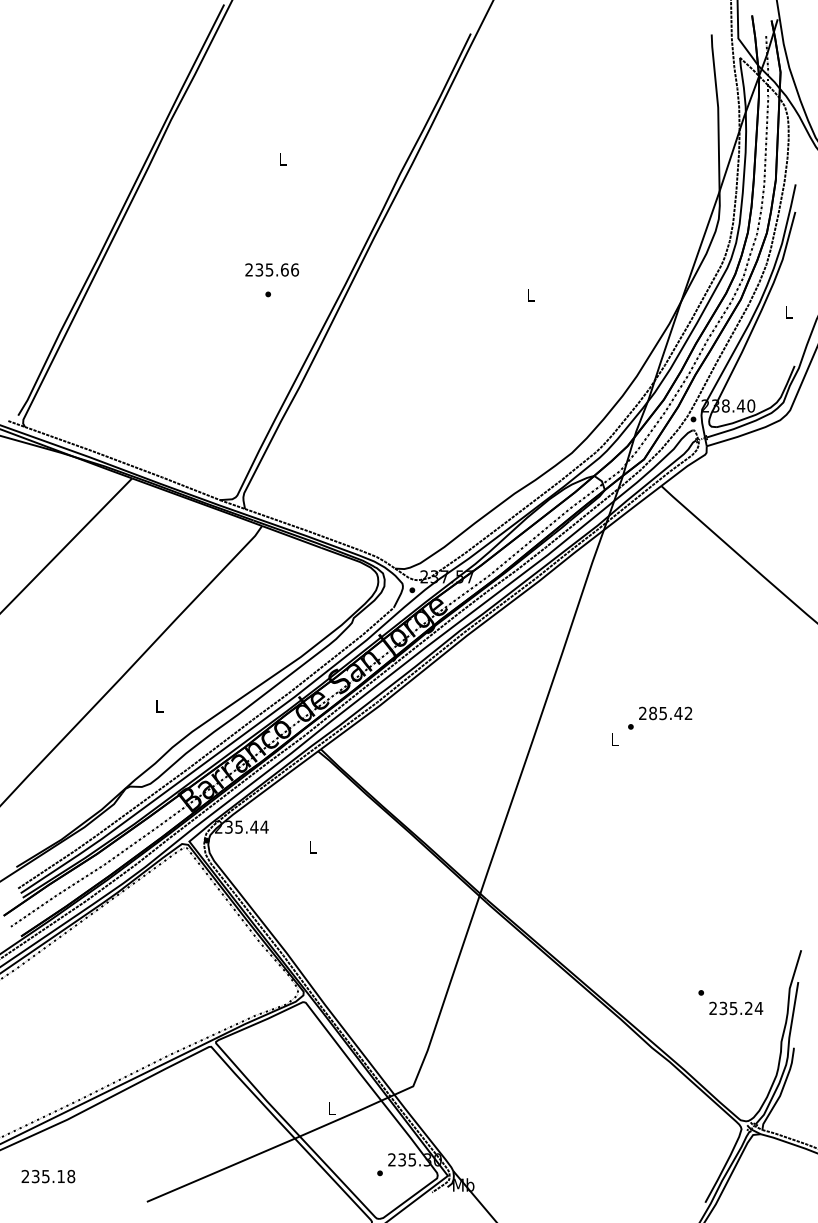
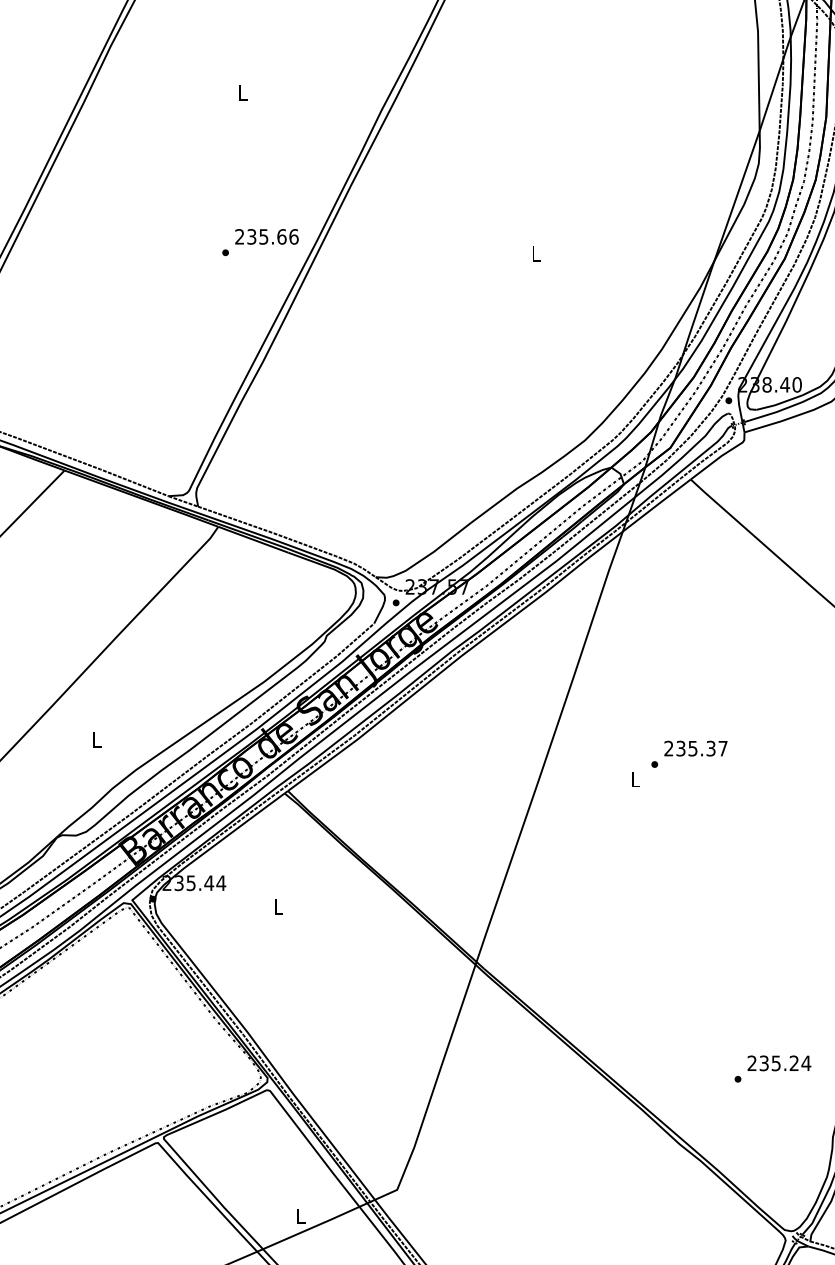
text: (271, 269) -> (266, 236), moved
text: (670, 713) -> (701, 748), 285.42 -> 235.37
text: (736, 1008) -> (779, 1063), moved

